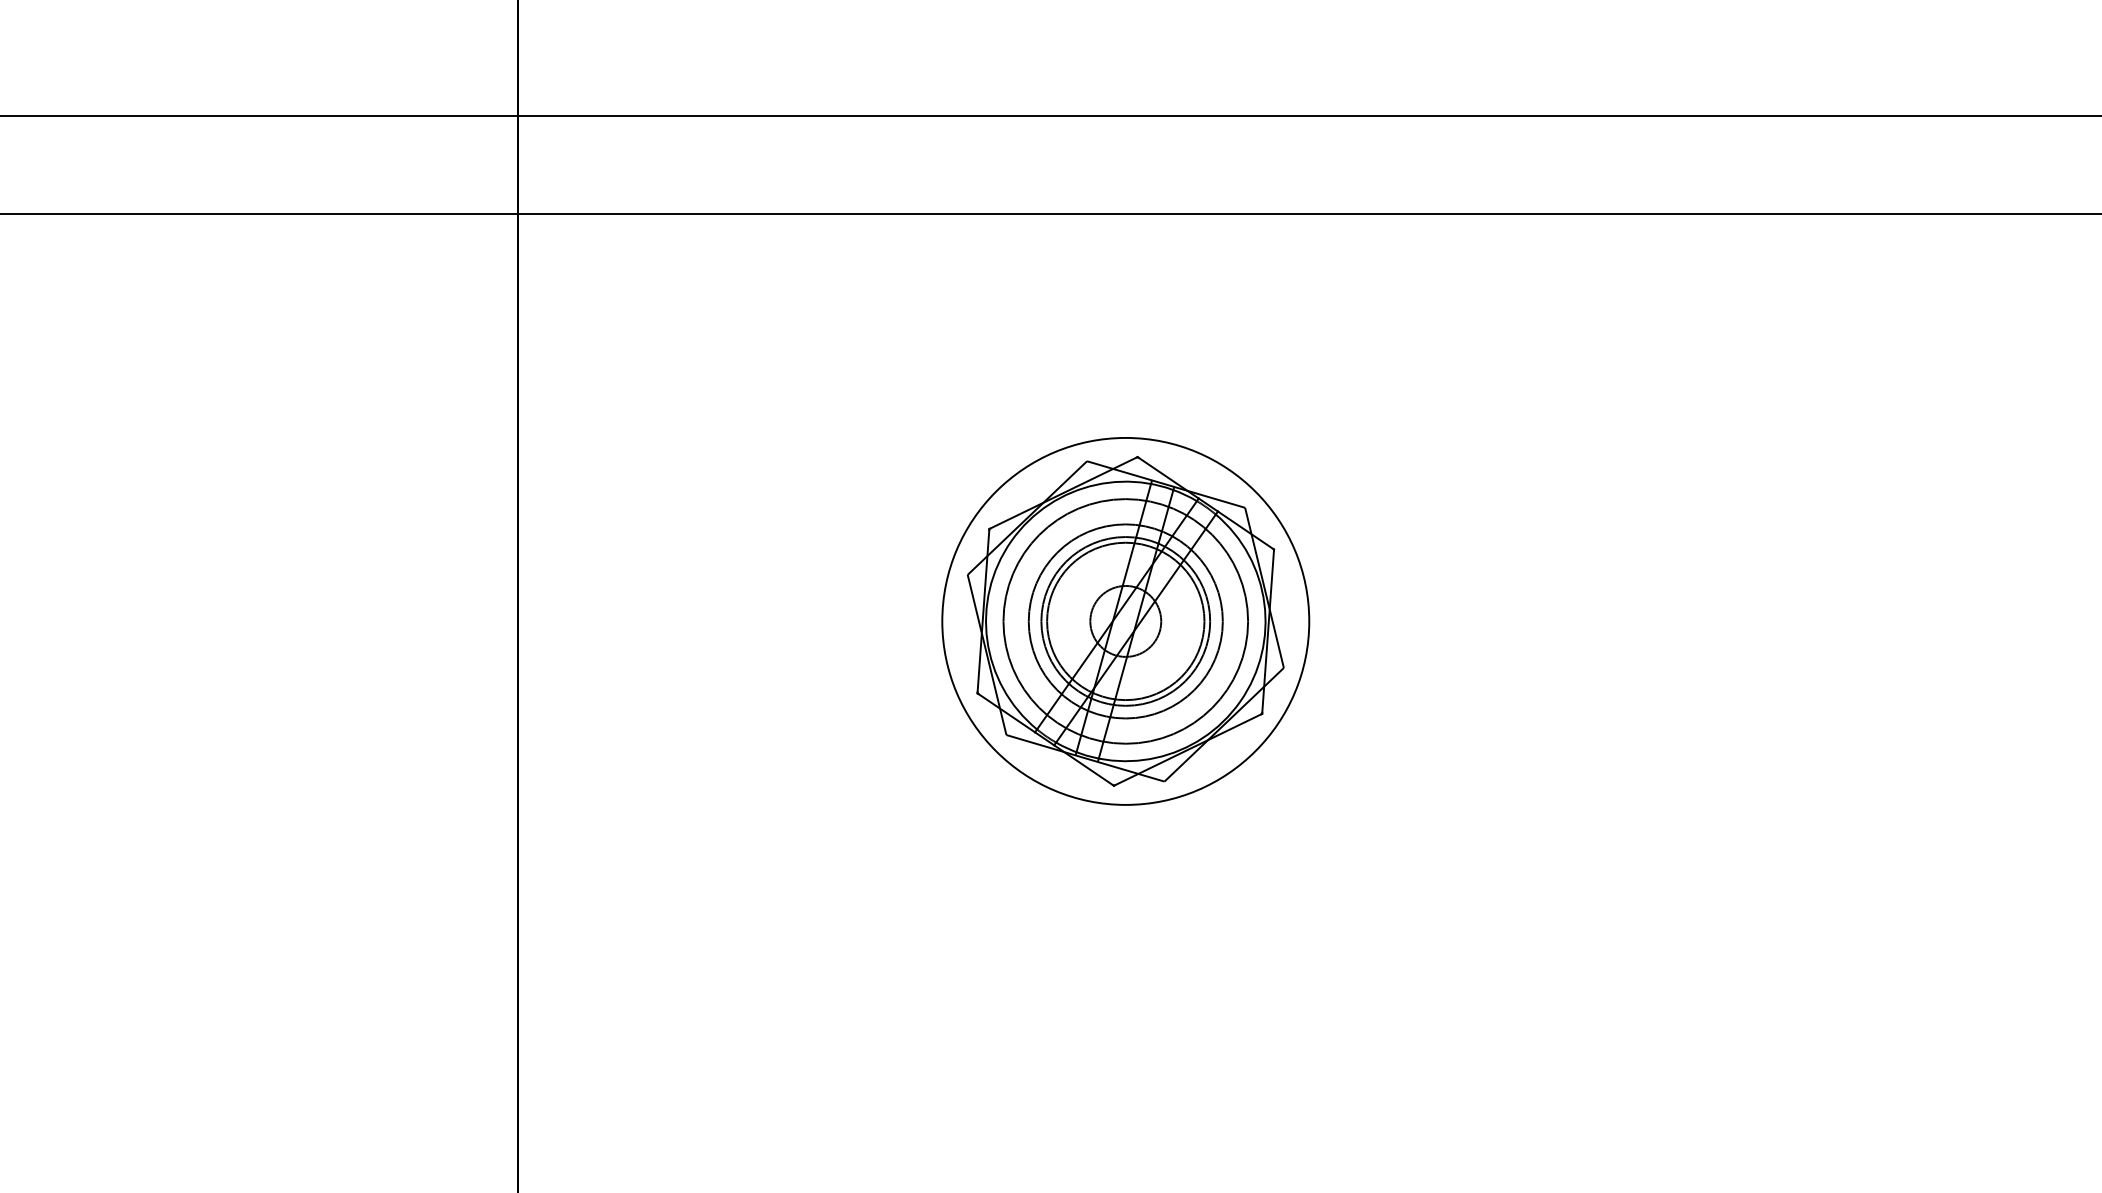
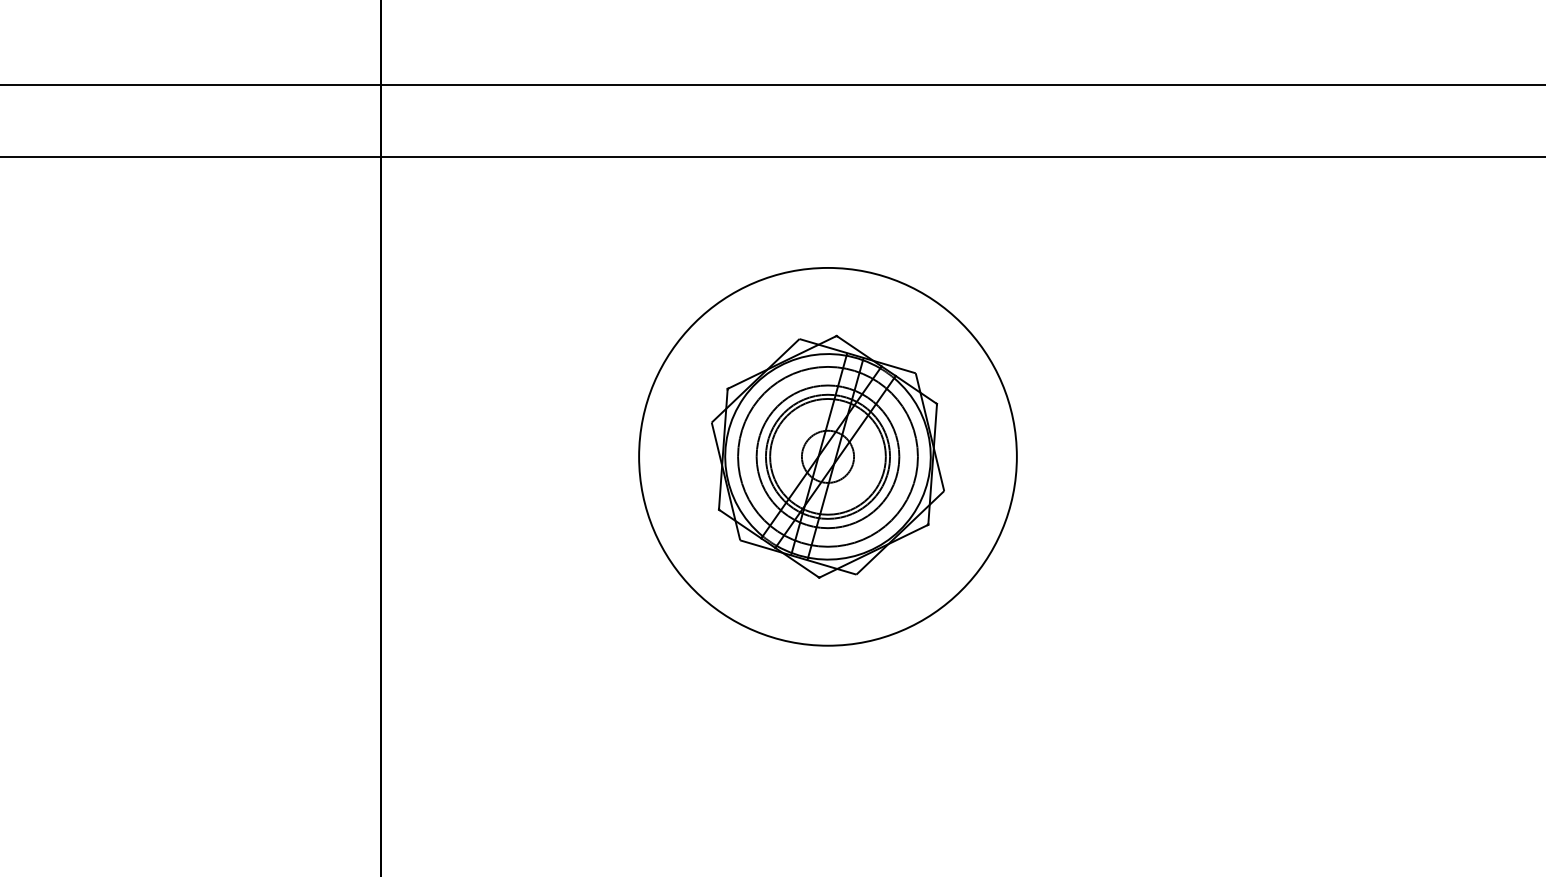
circle: (1125, 620) -> (827, 456), size x1.4

